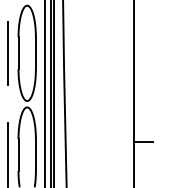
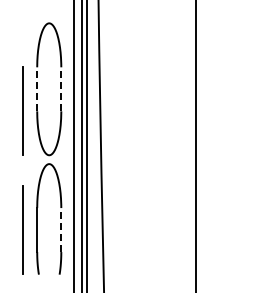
line: (7, 52) -> (22, 110), moved
line: (18, 53) -> (37, 89), solid -> dashed
line: (36, 53) -> (61, 89), solid -> dashed
line: (143, 142) -> (209, 212), removed
line: (36, 155) -> (61, 230), solid -> dashed

